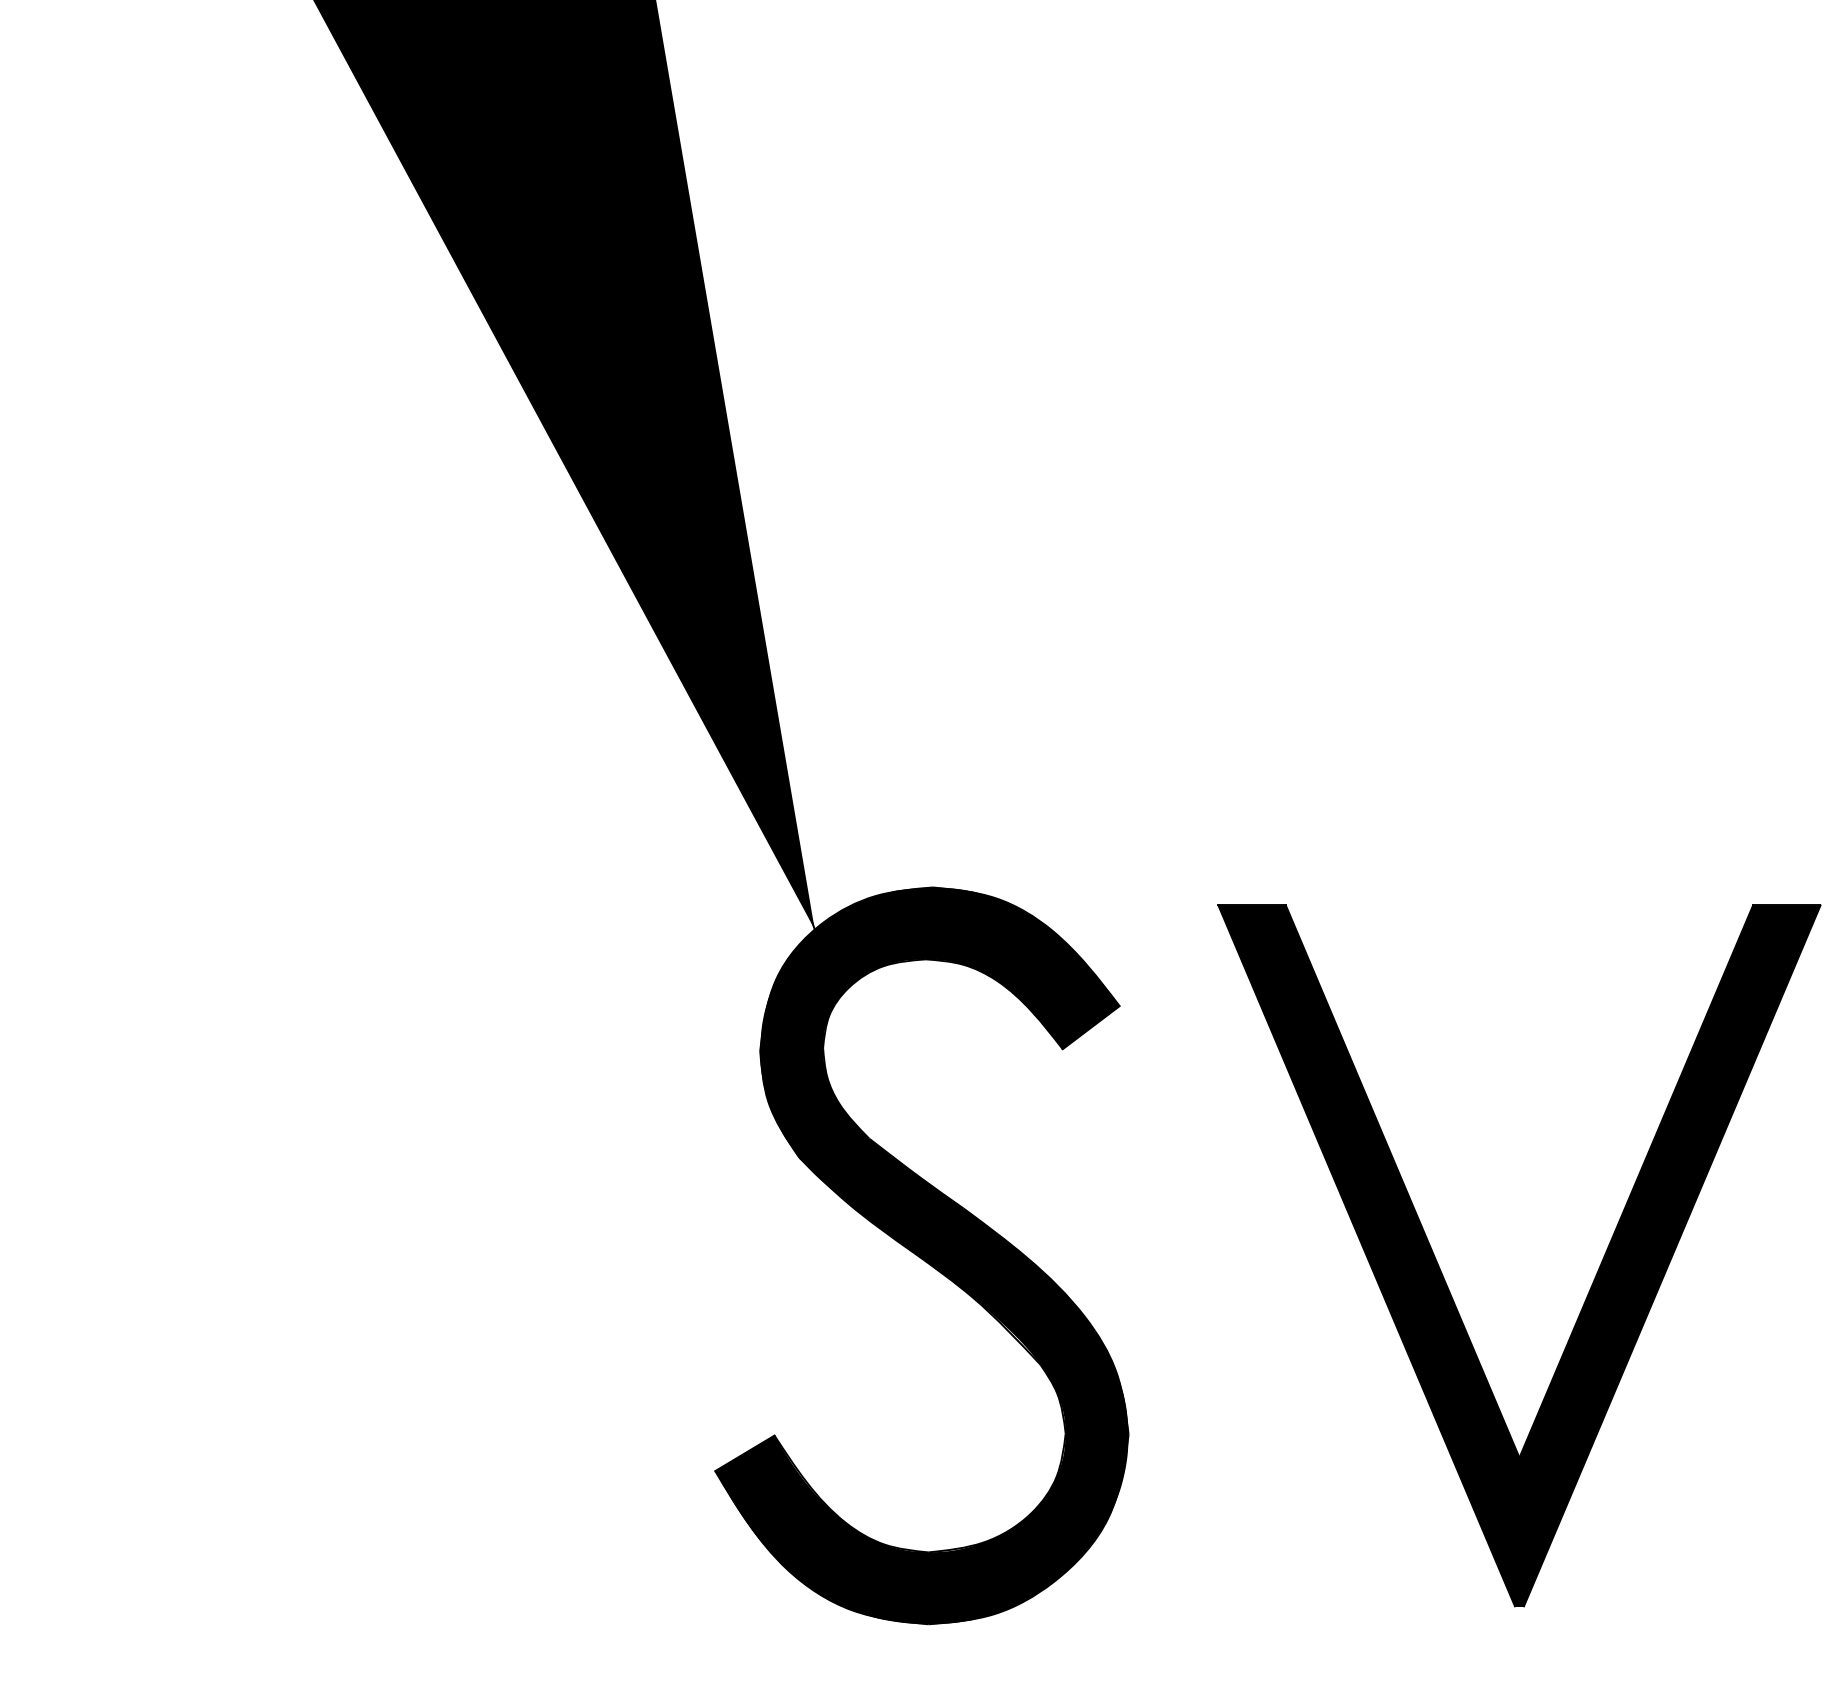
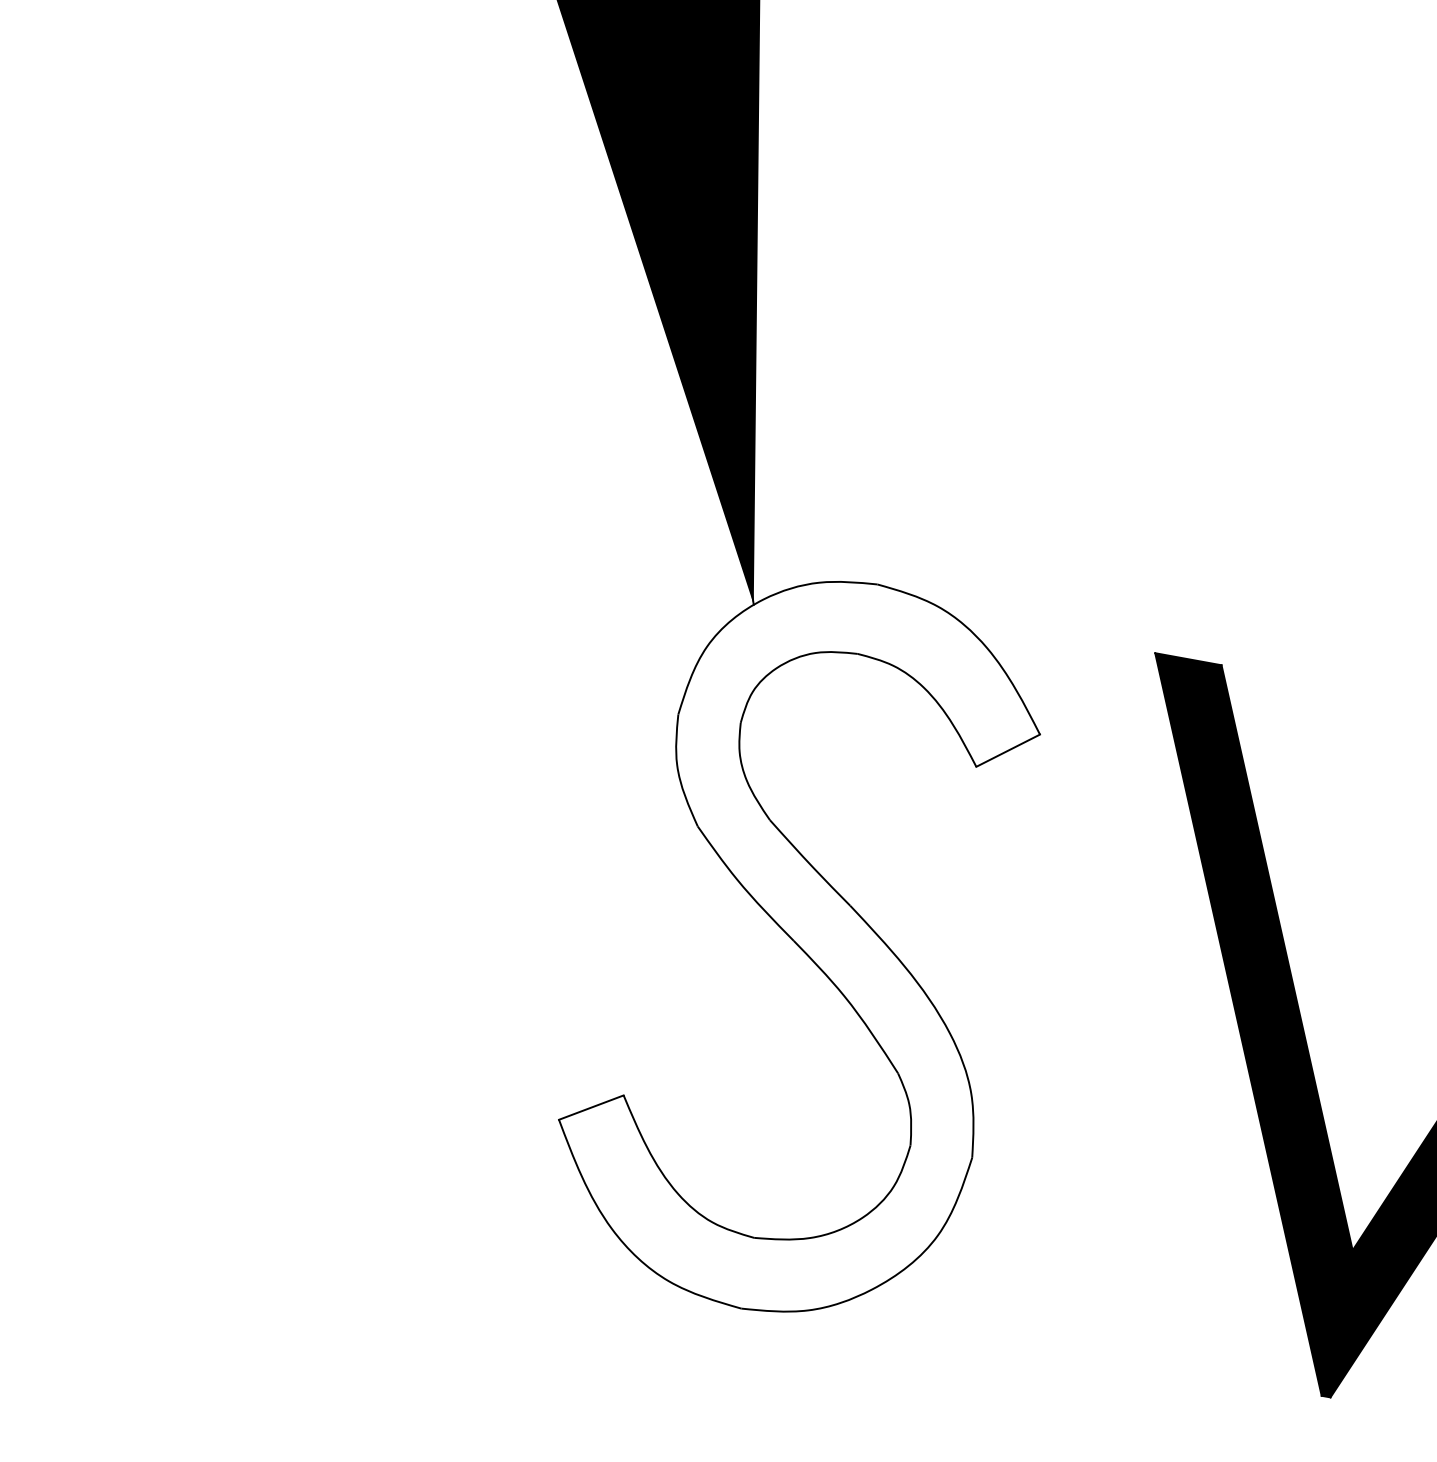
fill: (921, 1255) -> (800, 944), removed

